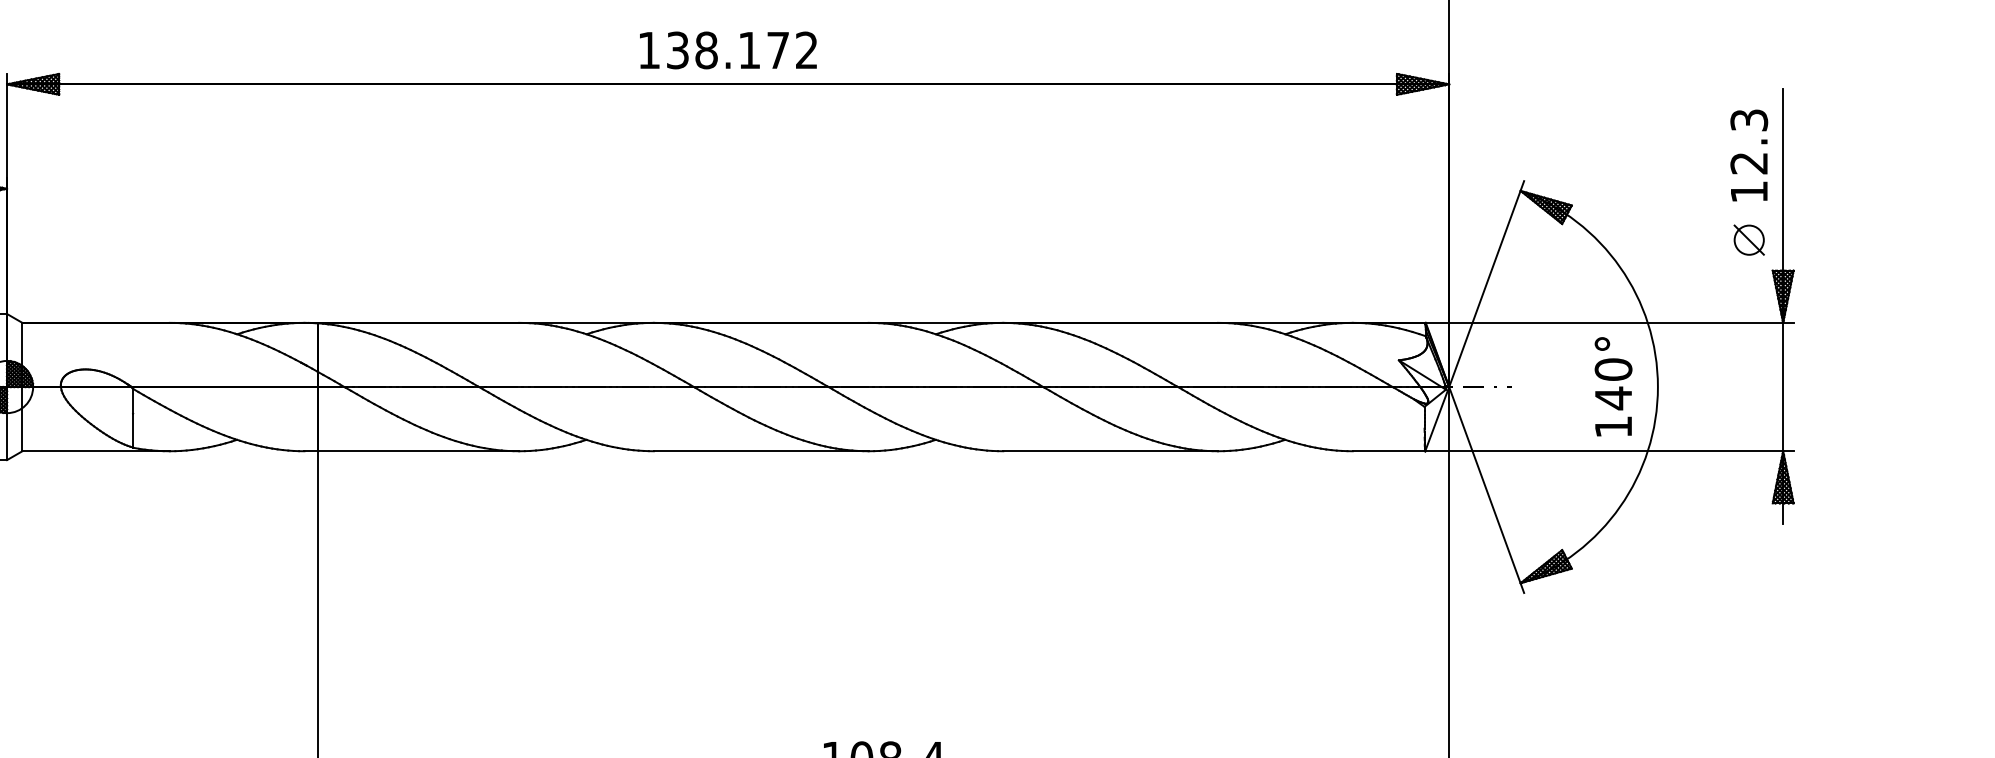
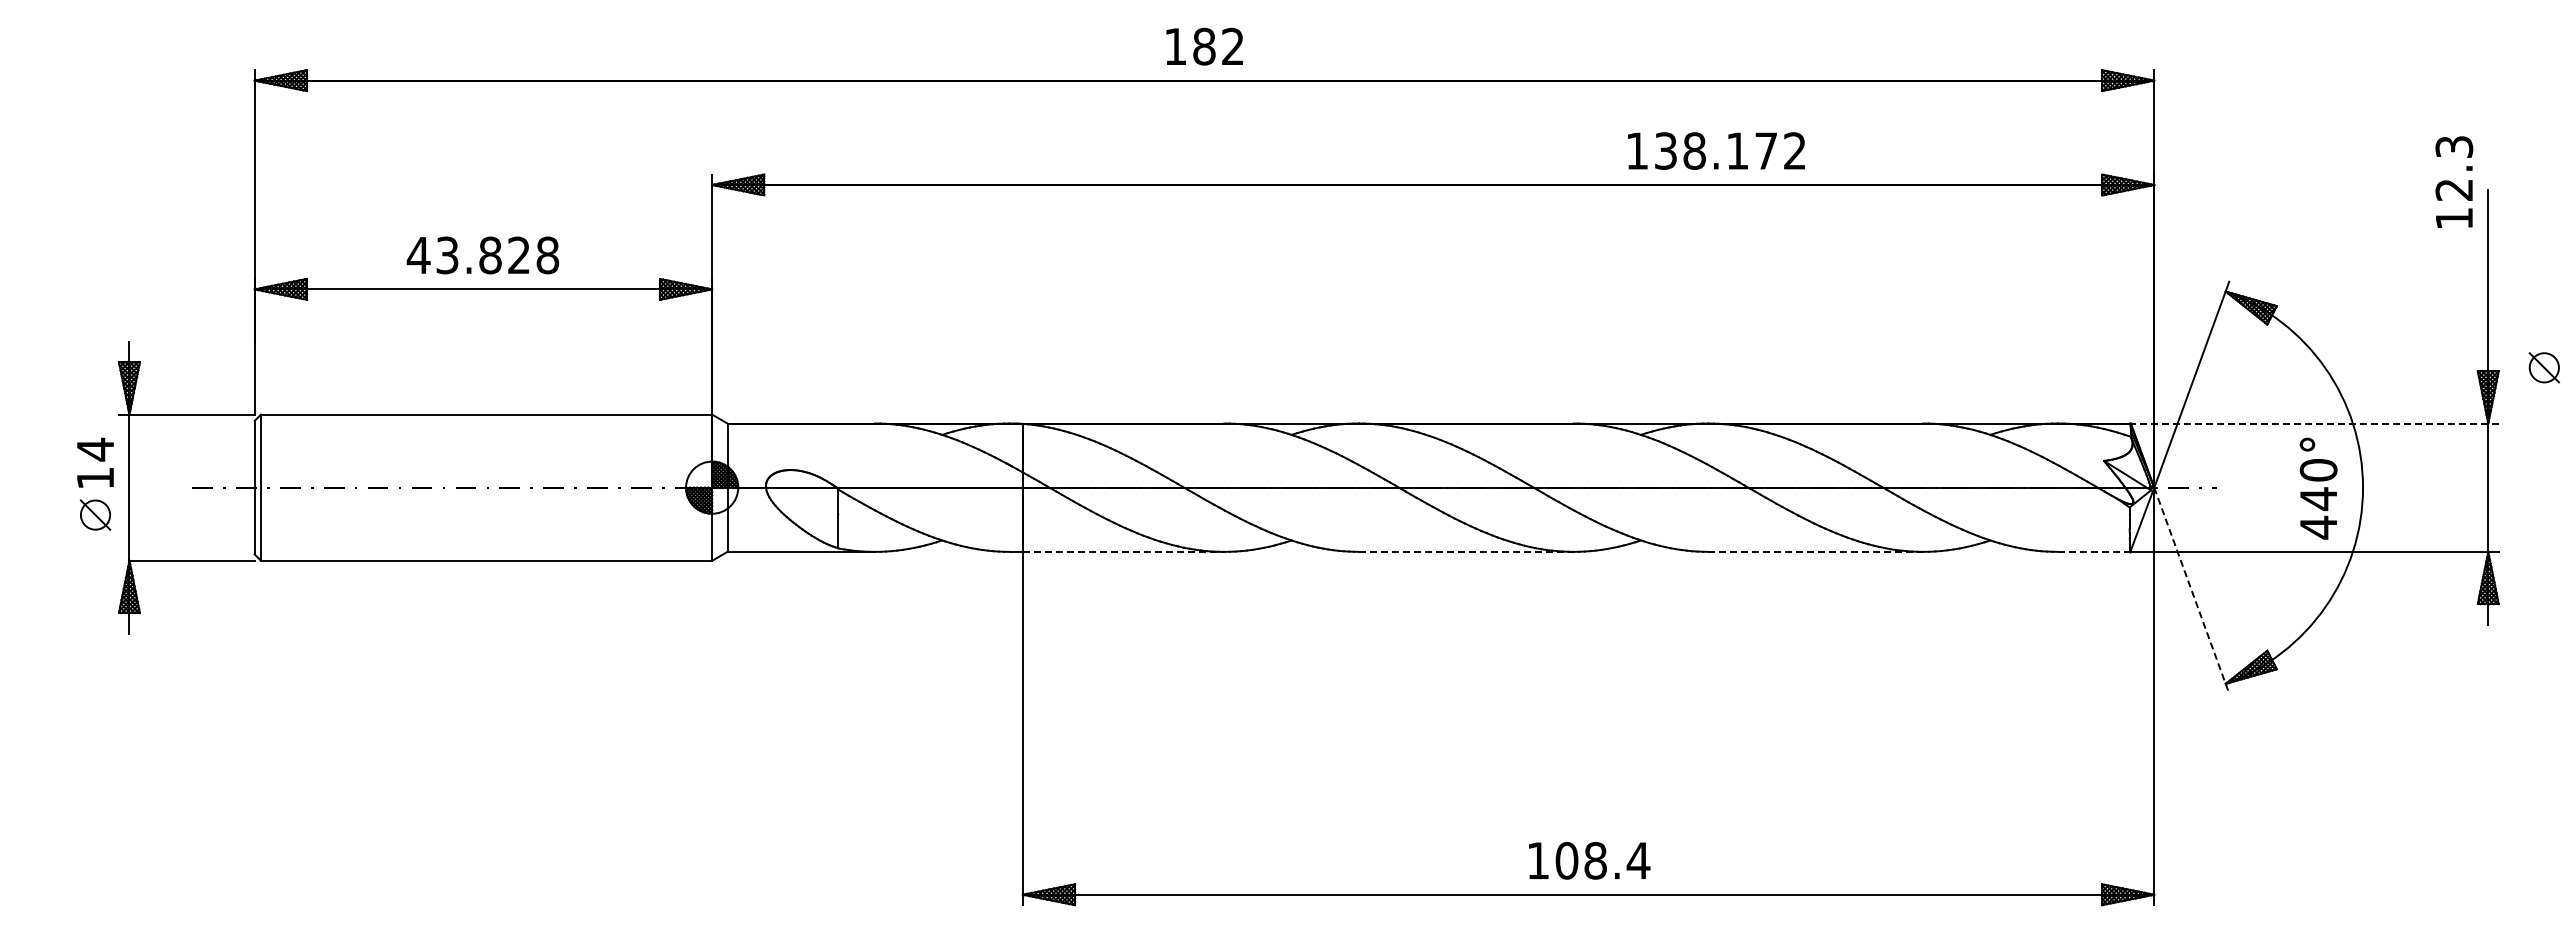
text: (728, 49) -> (1716, 150), moved
text: (1749, 154) -> (2454, 181), moved
part: (1748, 239) -> (2543, 367), moved
line: (1609, 322) -> (2314, 423), solid -> dashed
text: (1613, 426) -> (2318, 527), 140° -> 440°
line: (418, 450) -> (1123, 551), solid -> dashed
line: (761, 450) -> (1466, 551), solid -> dashed
line: (1111, 450) -> (1816, 551), solid -> dashed
line: (1389, 450) -> (2094, 551), solid -> dashed
line: (1486, 489) -> (2191, 590), solid -> dashed

